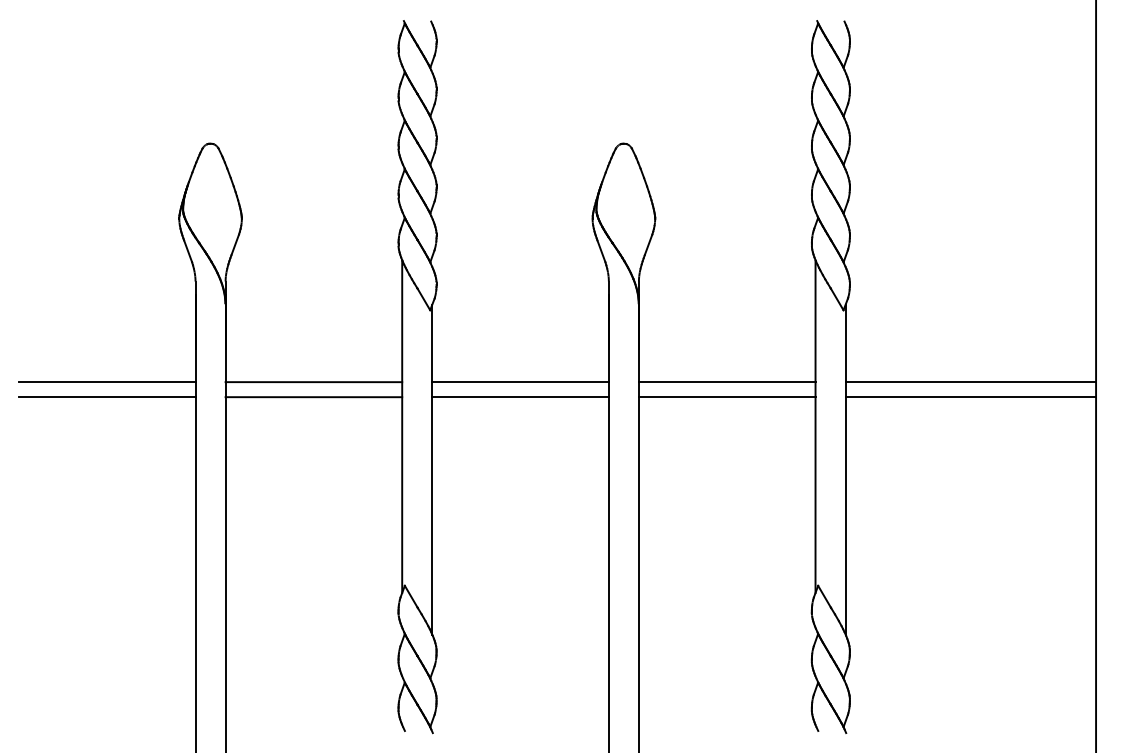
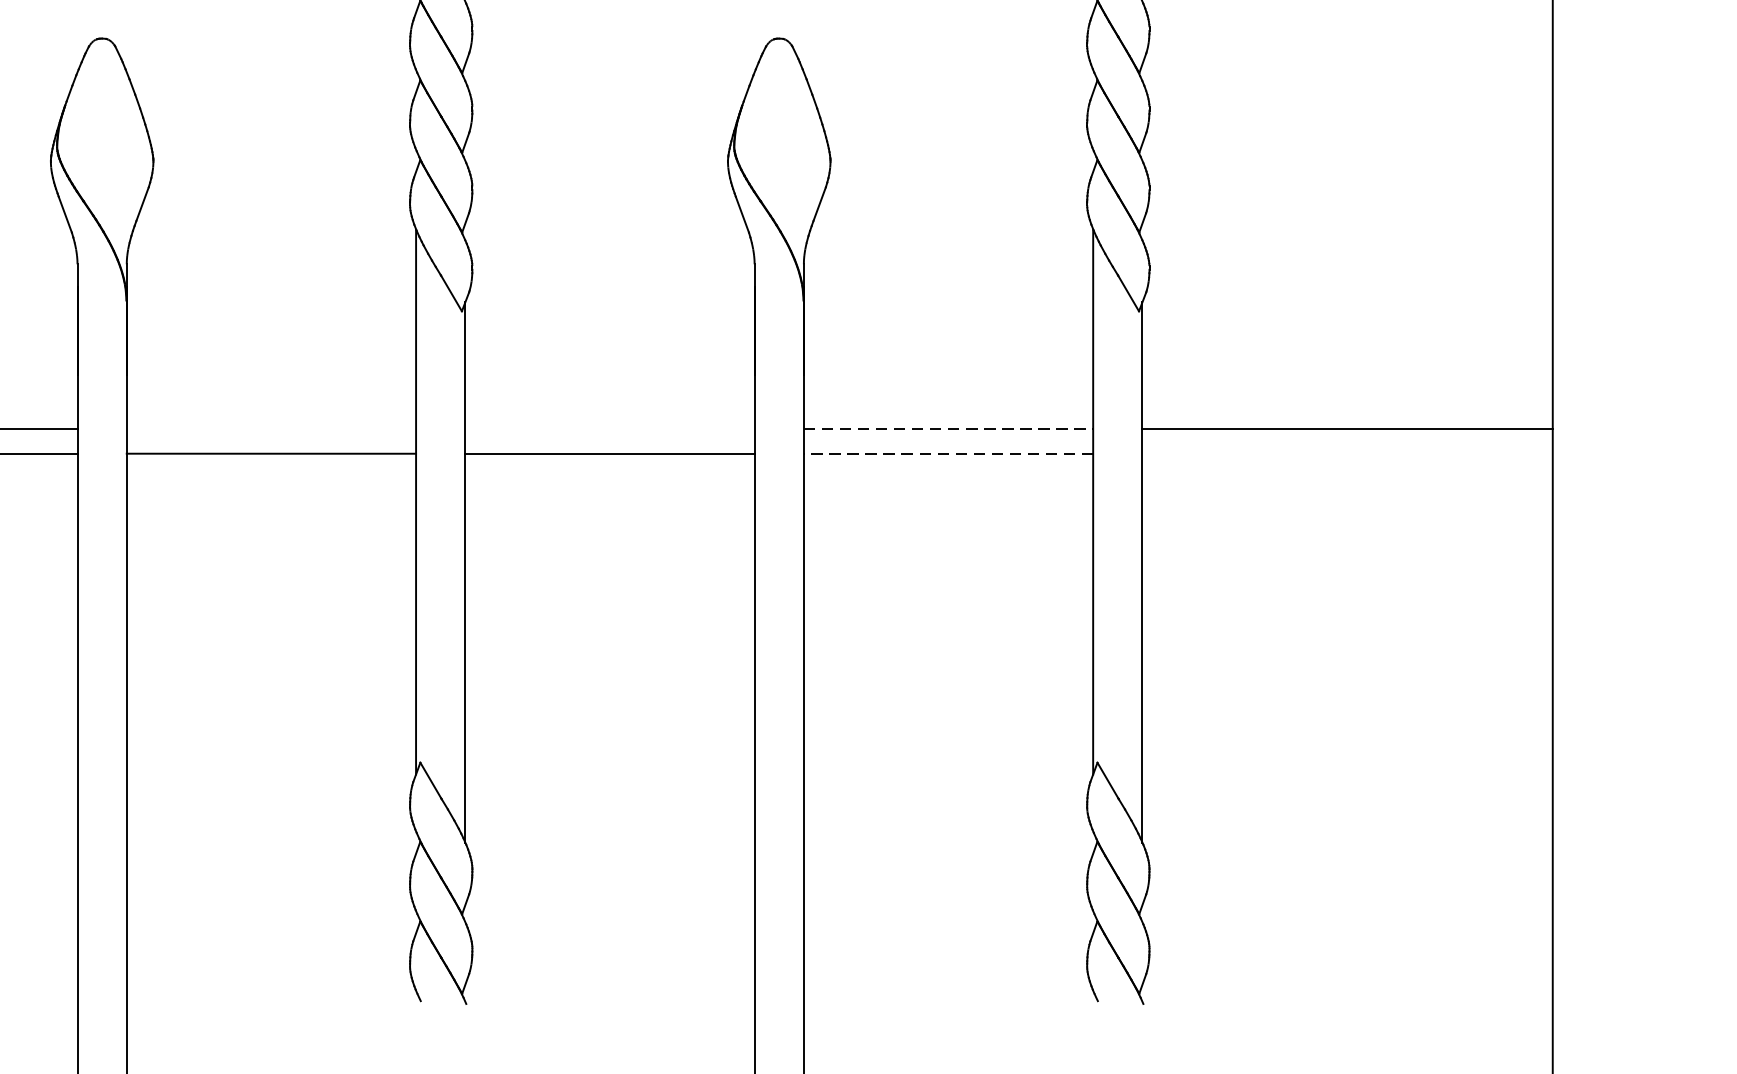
line: (313, 382) -> (270, 429), removed
line: (520, 382) -> (609, 429), removed
line: (727, 382) -> (948, 429), solid -> dashed
line: (726, 397) -> (947, 454), solid -> dashed
line: (970, 397) -> (1347, 454), removed

